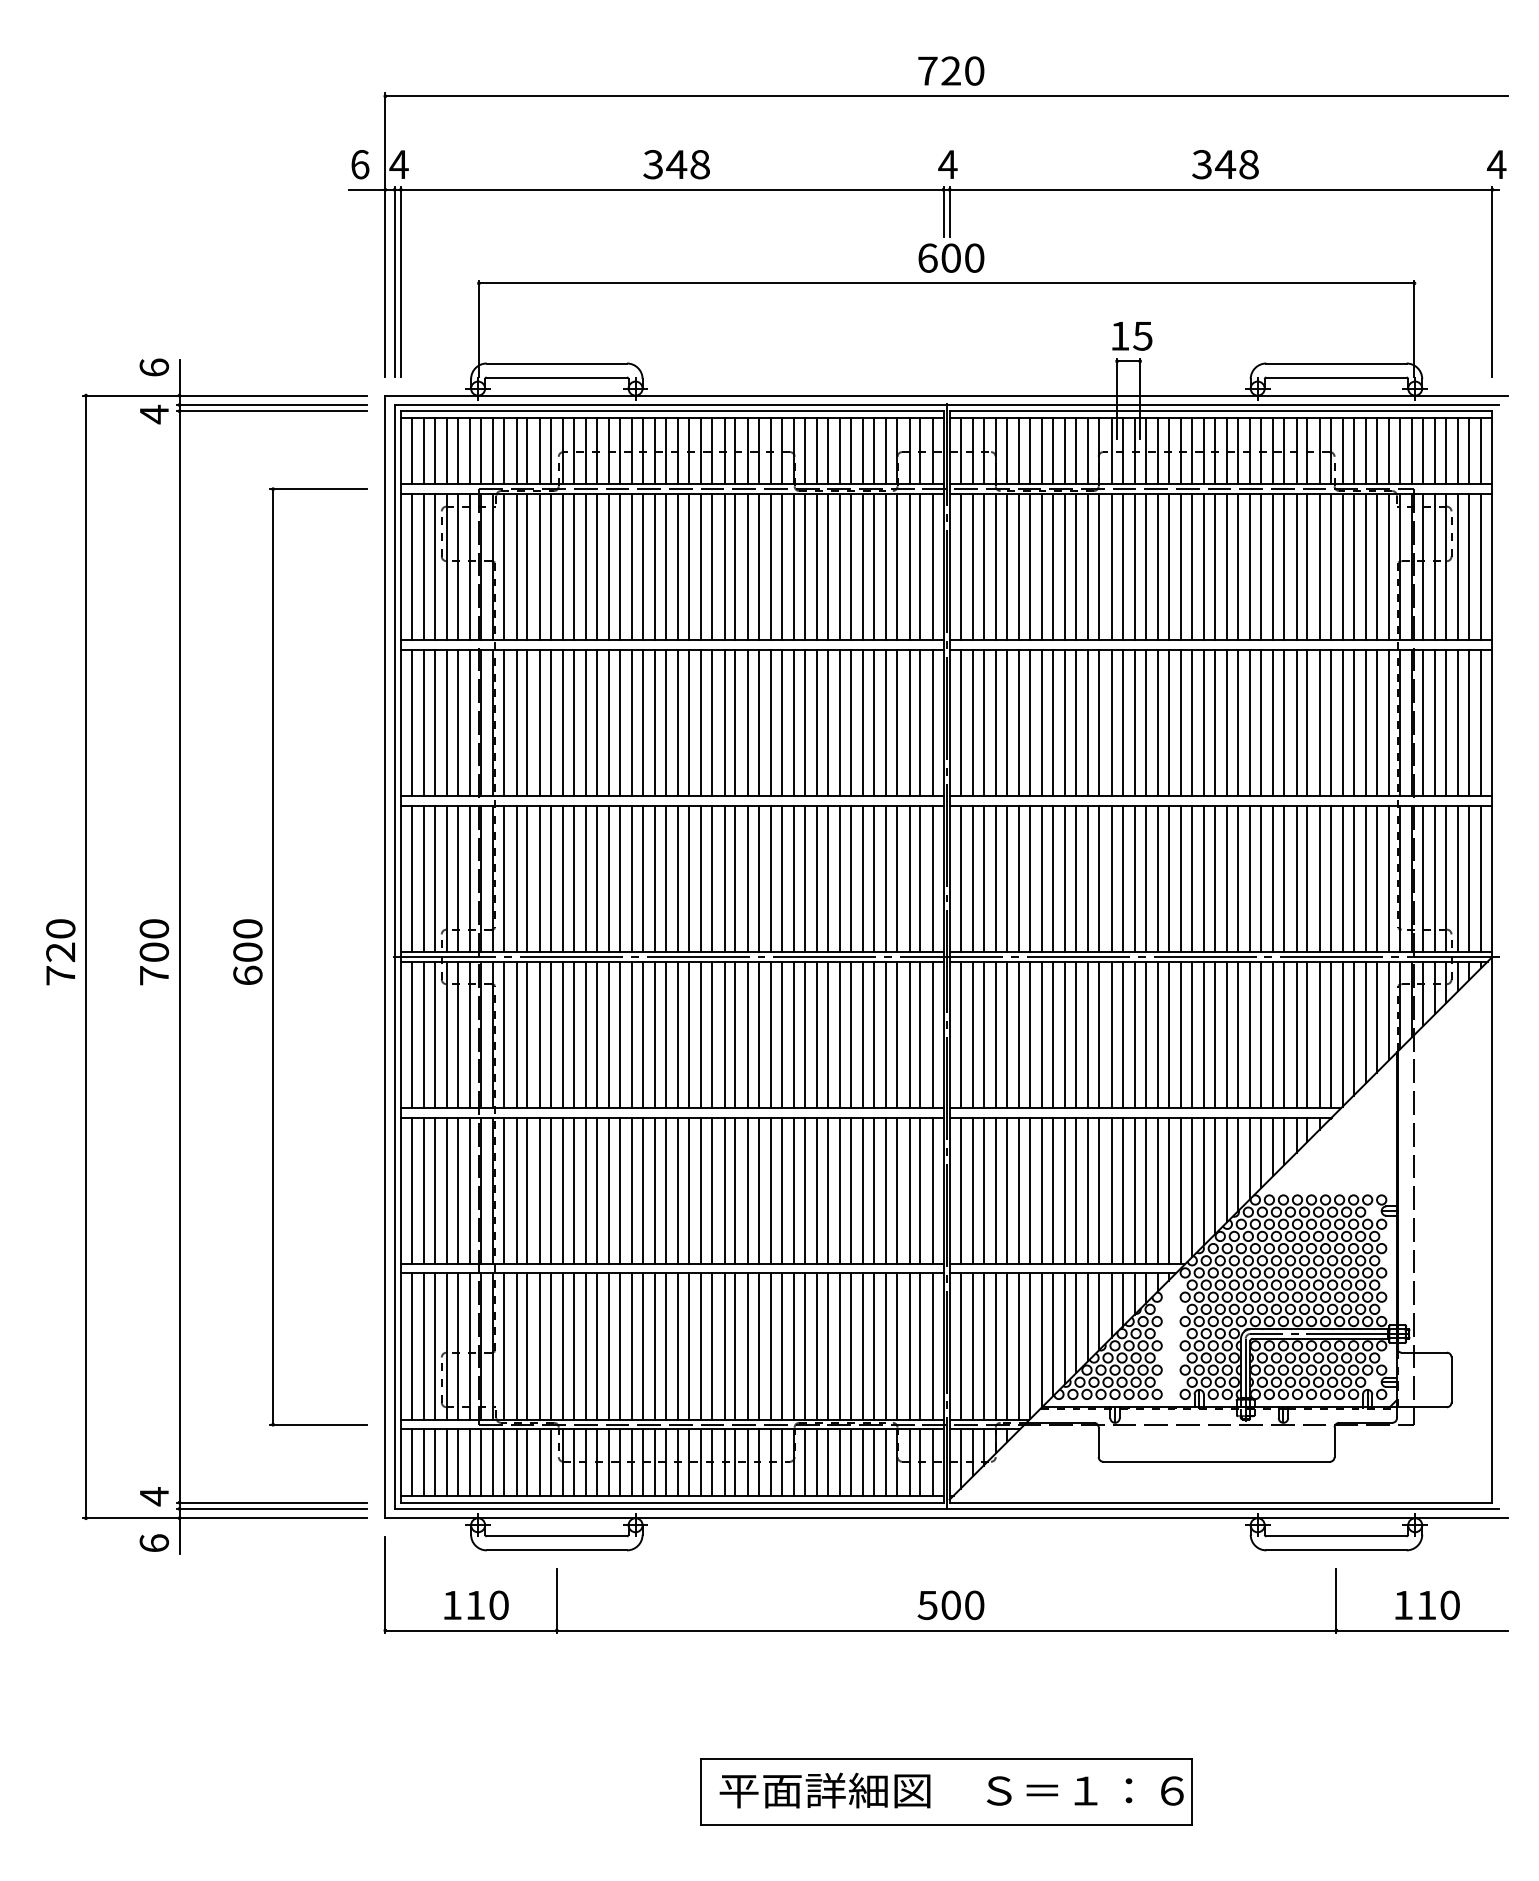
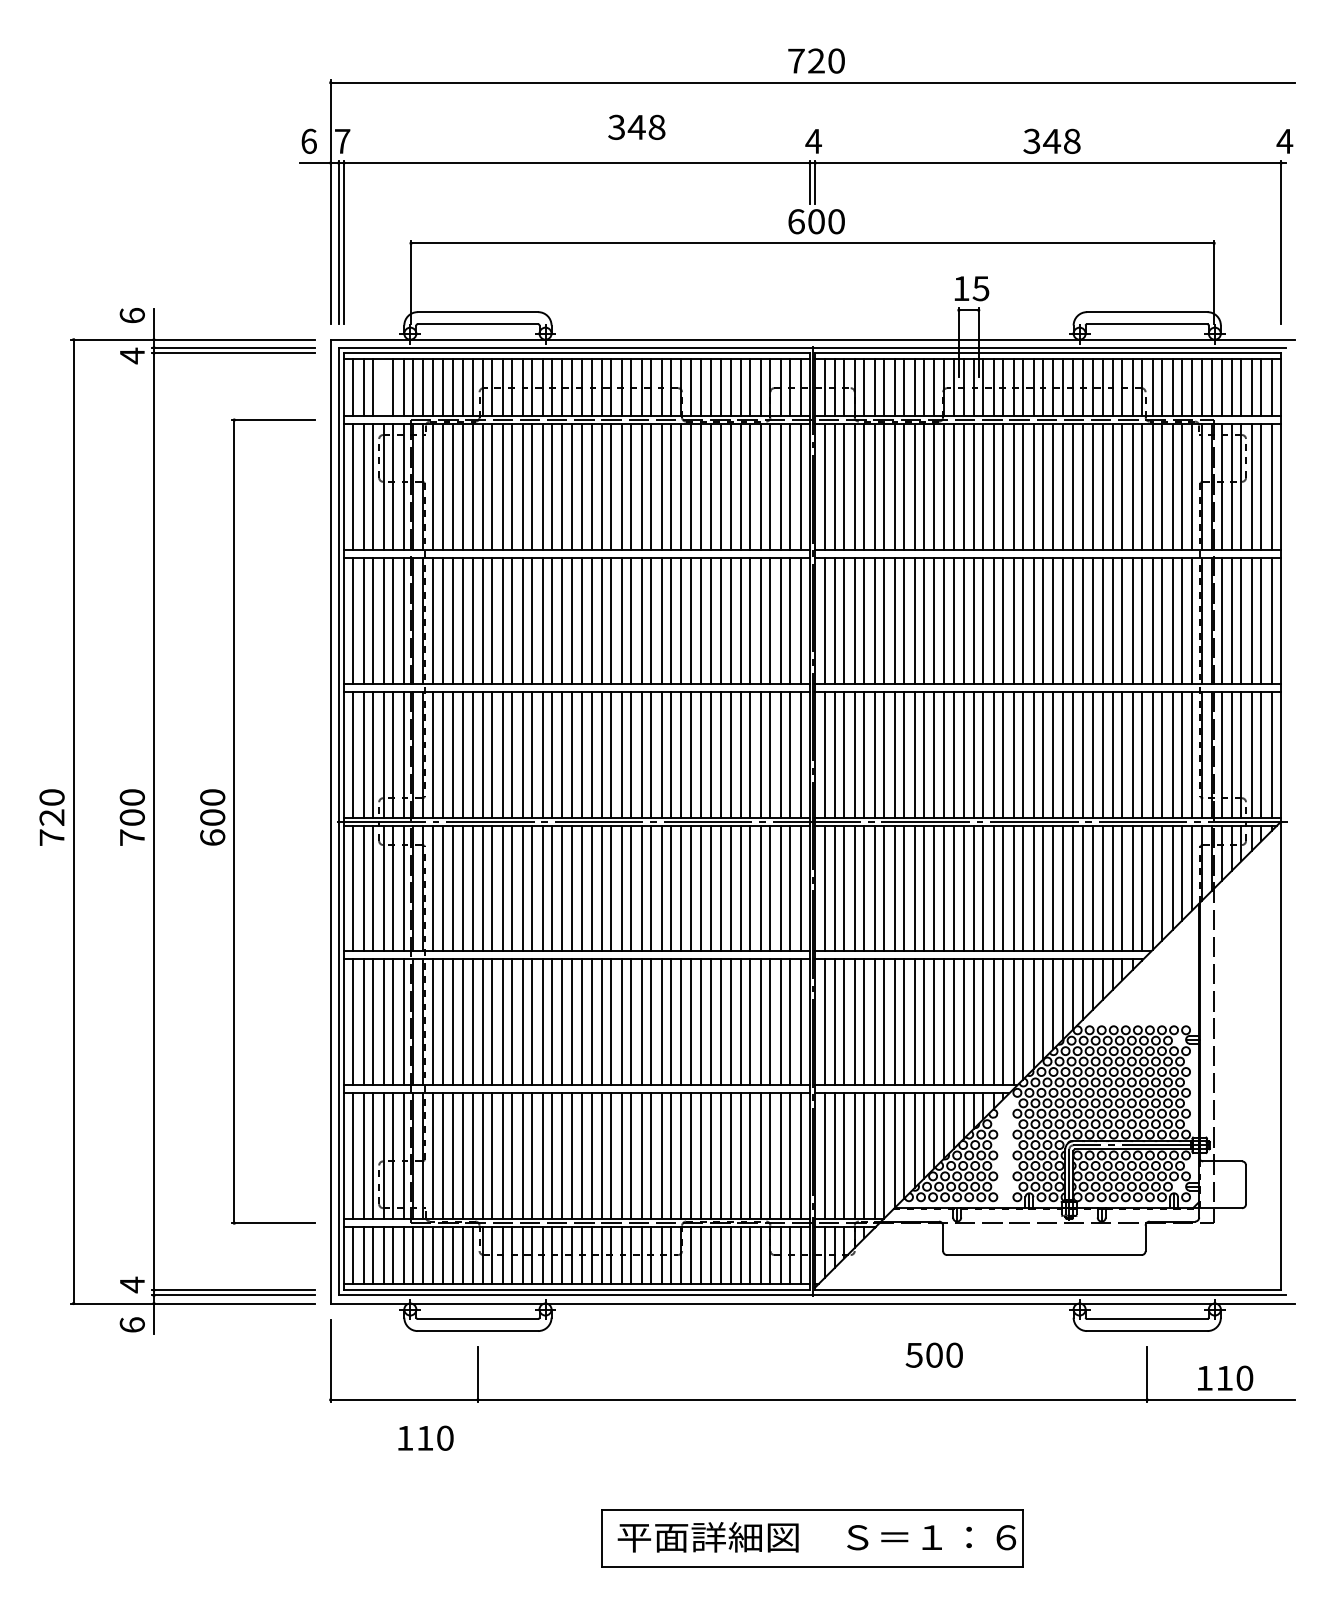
text: (676, 163) -> (636, 126), moved
text: (399, 164) -> (342, 141), 4 -> 7
line: (446, 451) -> (383, 387), removed
text: (475, 1604) -> (425, 1437), moved
text: (950, 1604) -> (933, 1354), moved

